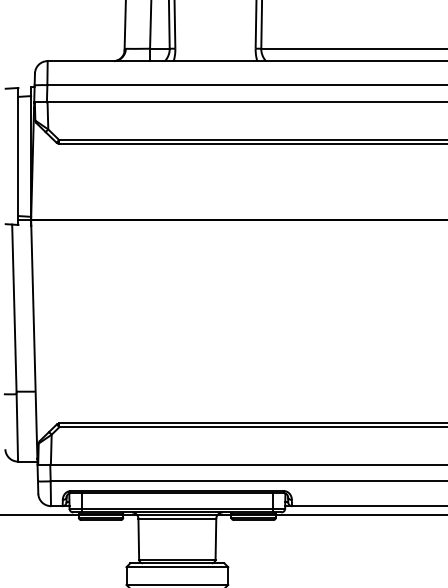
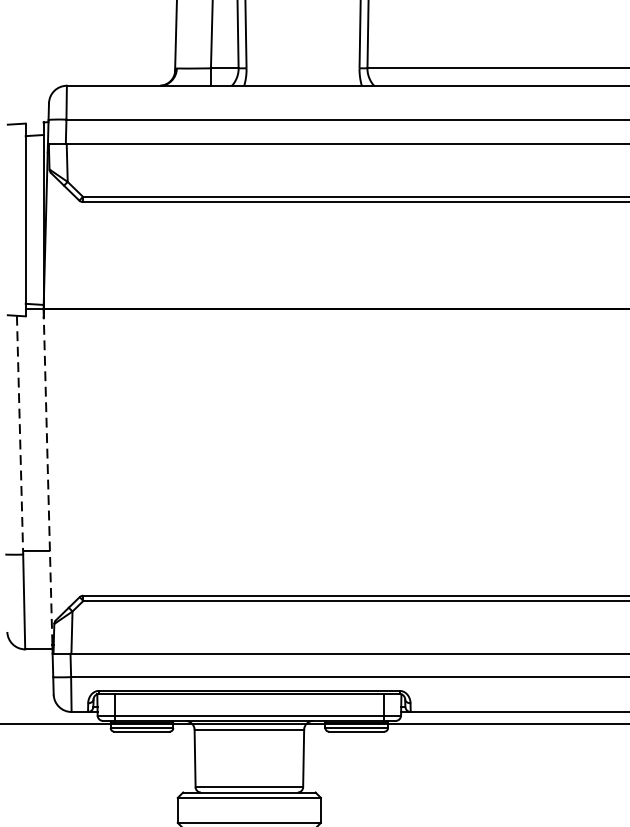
line: (14, 308) -> (20, 433), solid -> dashed
line: (34, 339) -> (48, 477), solid -> dashed

